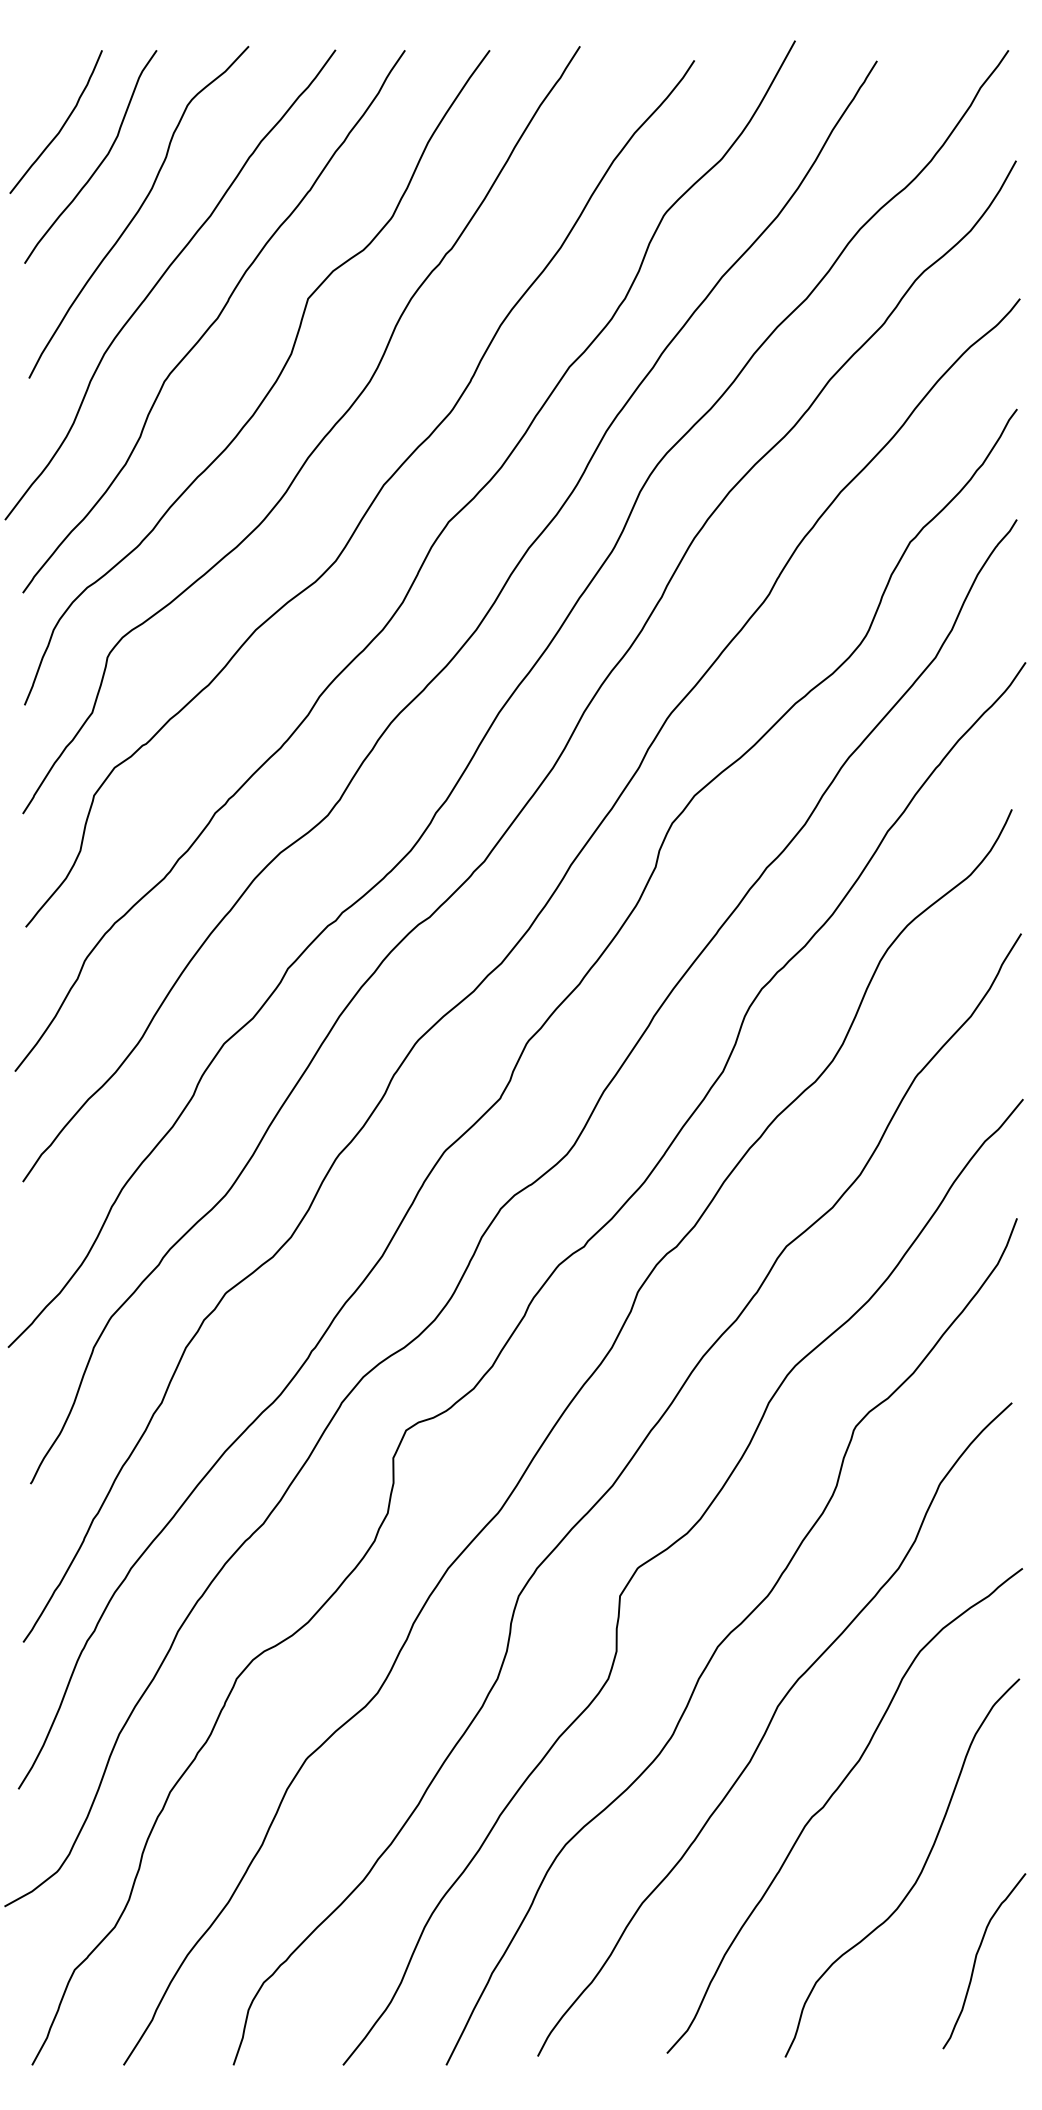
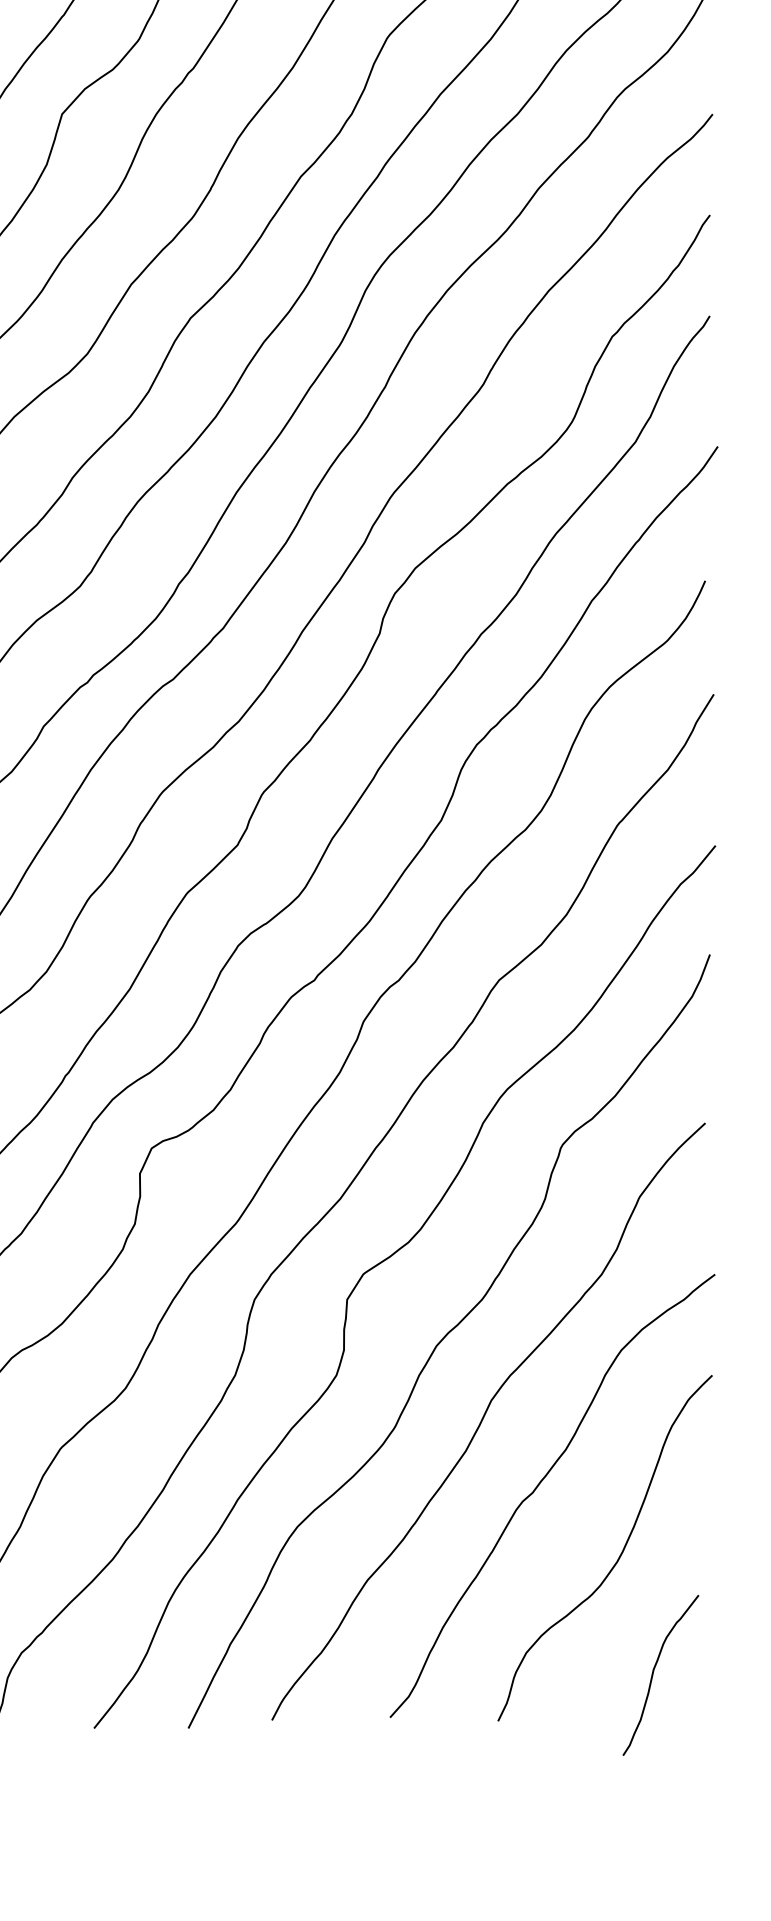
curve: (976, 1960) -> (653, 1674), moved

